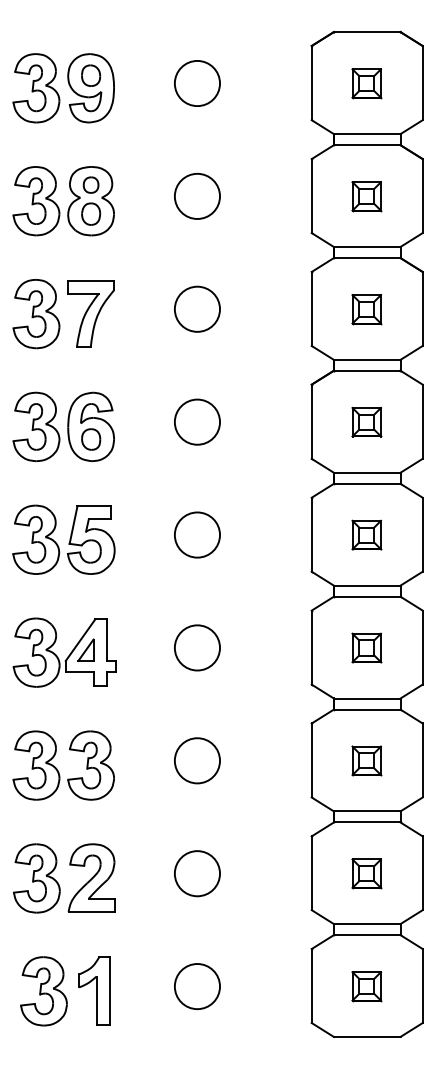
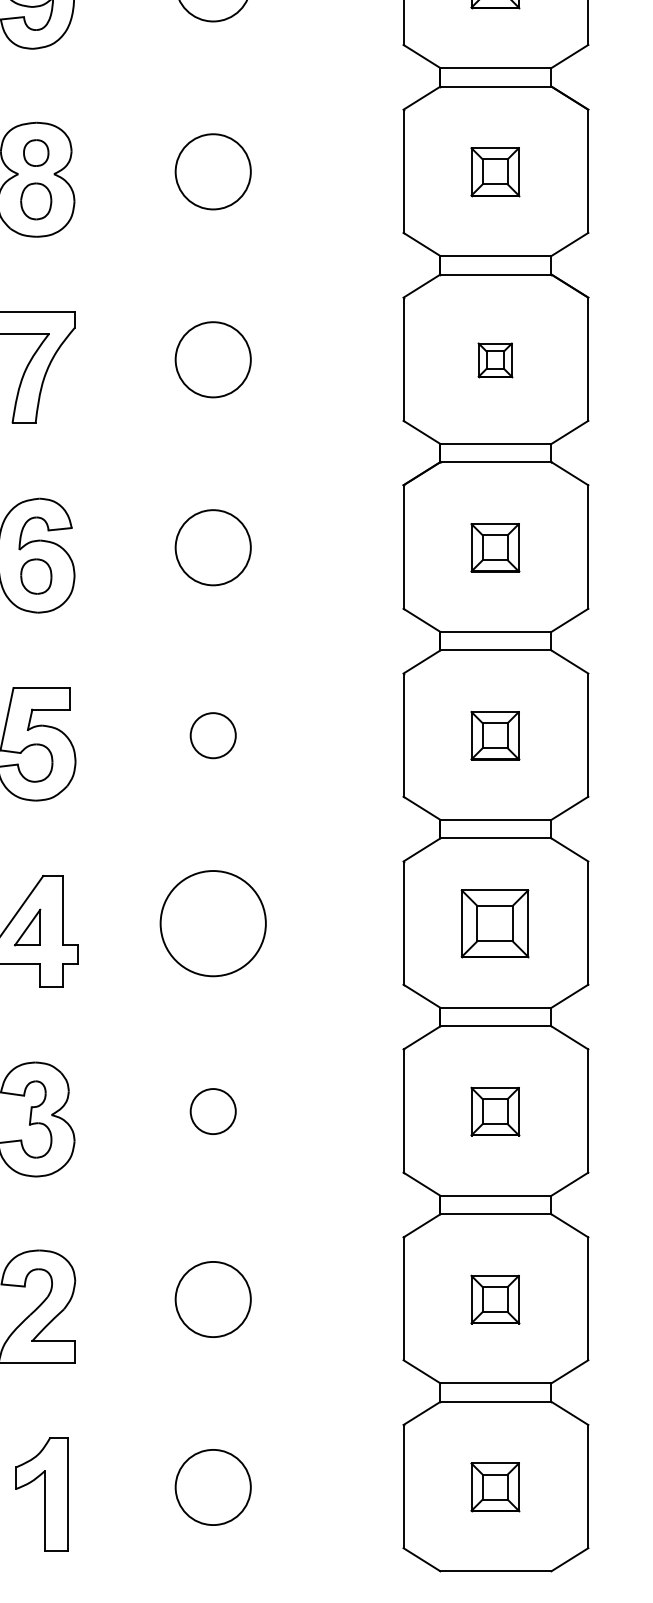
part: (366, 309) -> (494, 360), size x0.7
circle: (197, 534) -> (213, 734), size x0.6
circle: (197, 647) -> (213, 922), size x1.4
part: (366, 647) -> (494, 922), size x1.4
circle: (197, 760) -> (213, 1111), size x0.6

